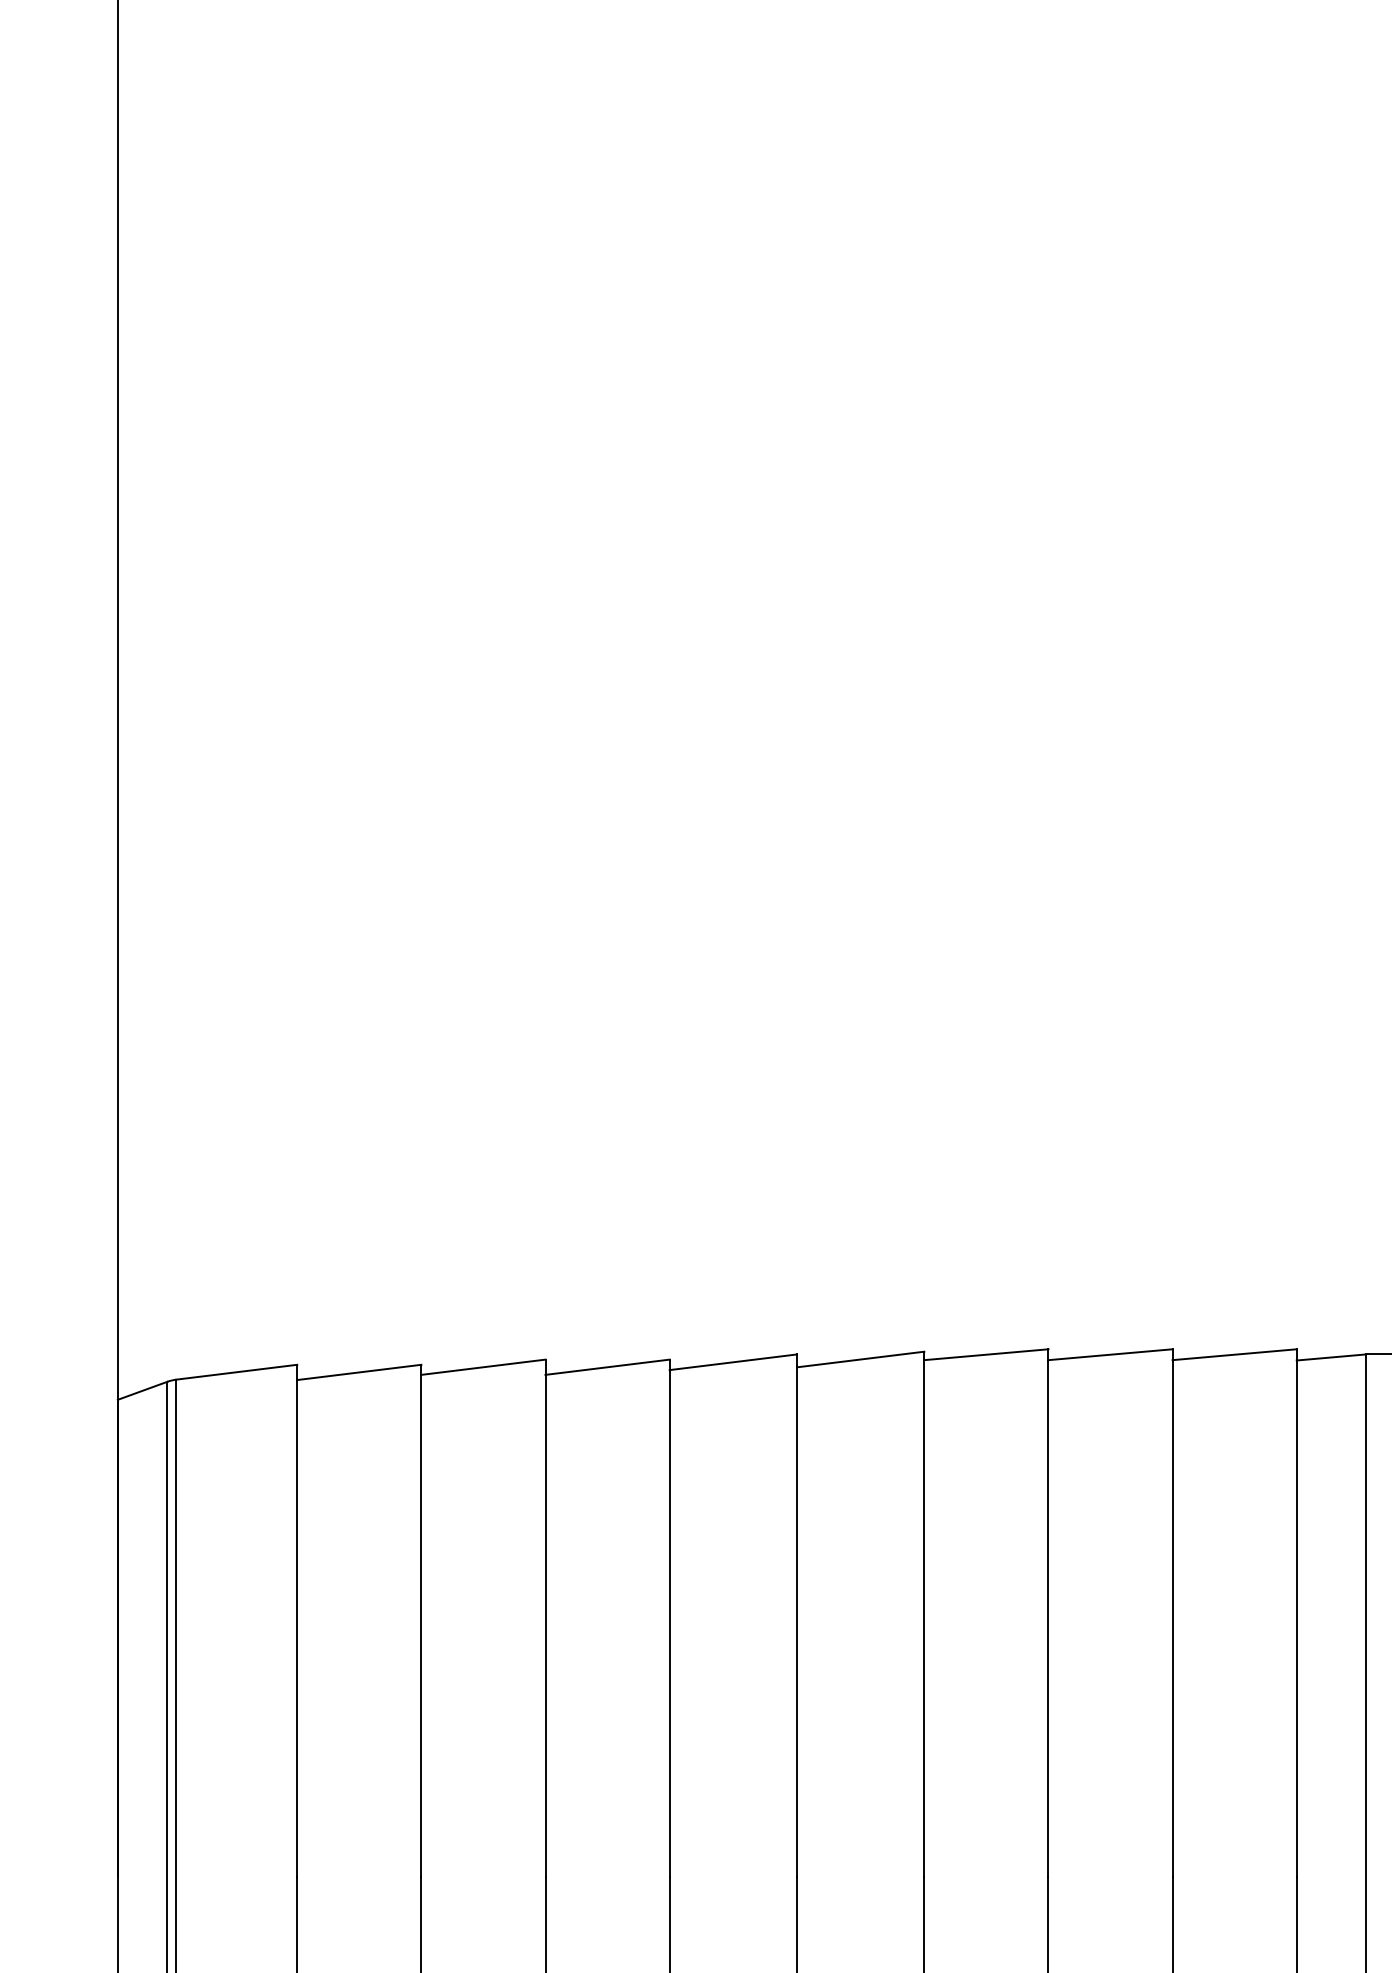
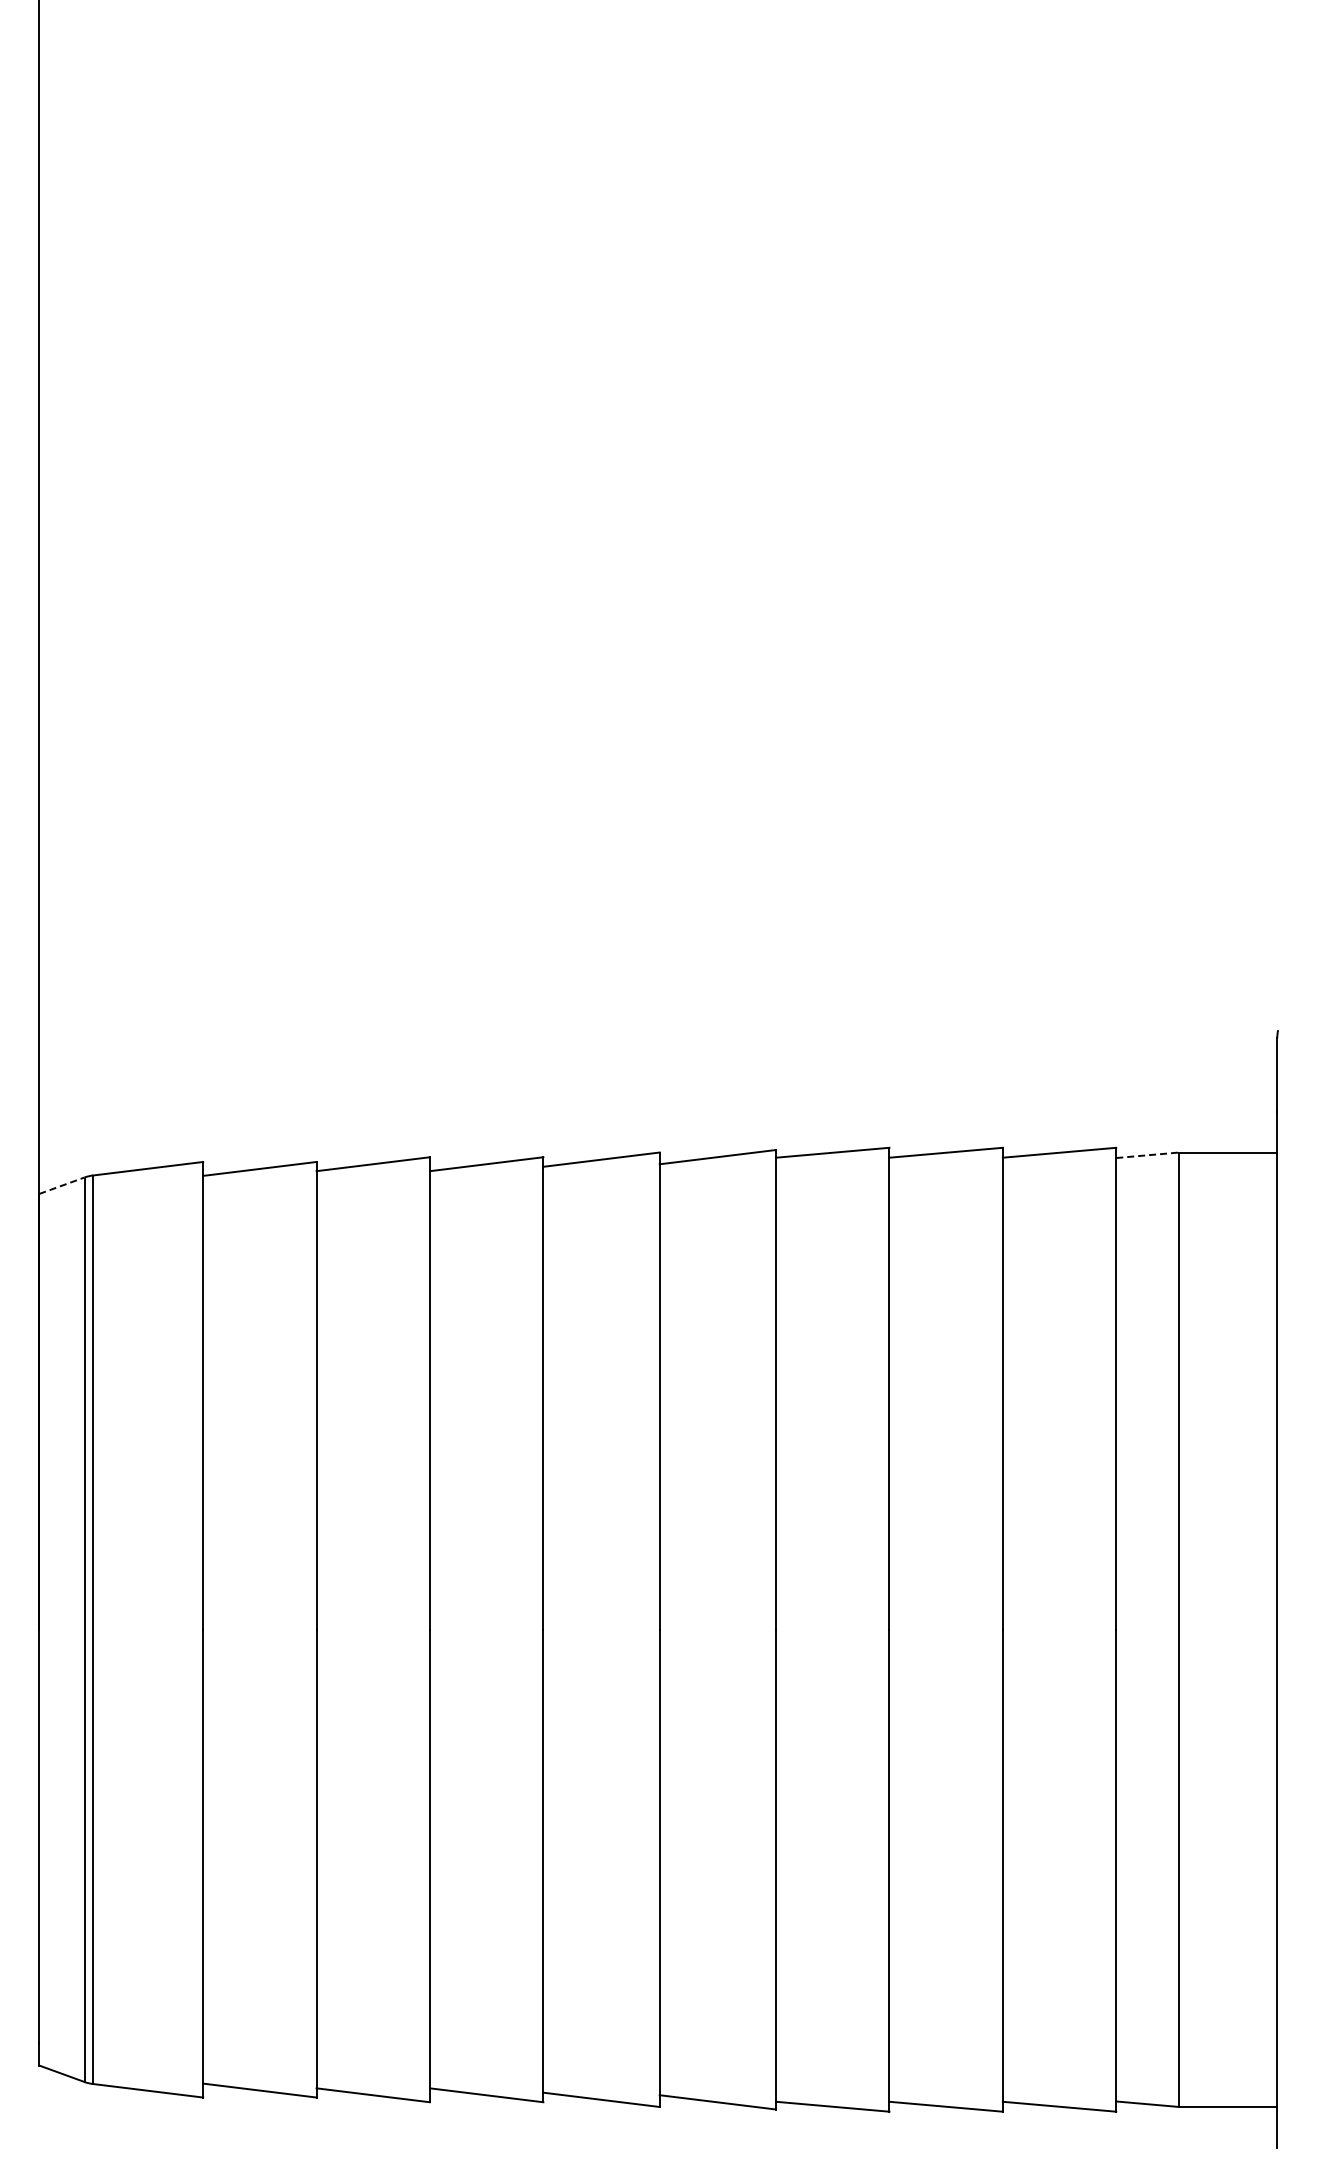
line: (1330, 1357) -> (1147, 1155), solid -> dashed
line: (143, 1390) -> (62, 1185), solid -> dashed

